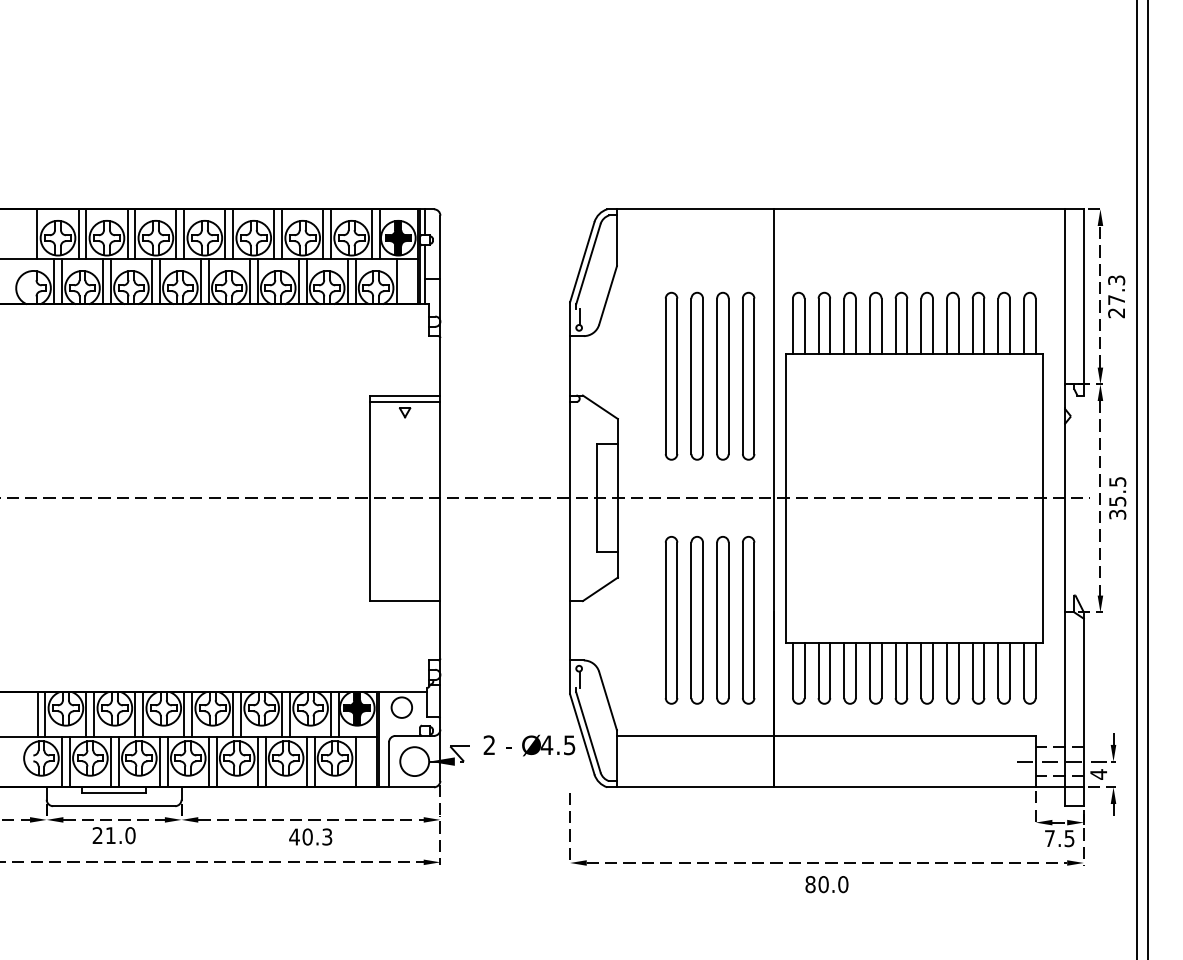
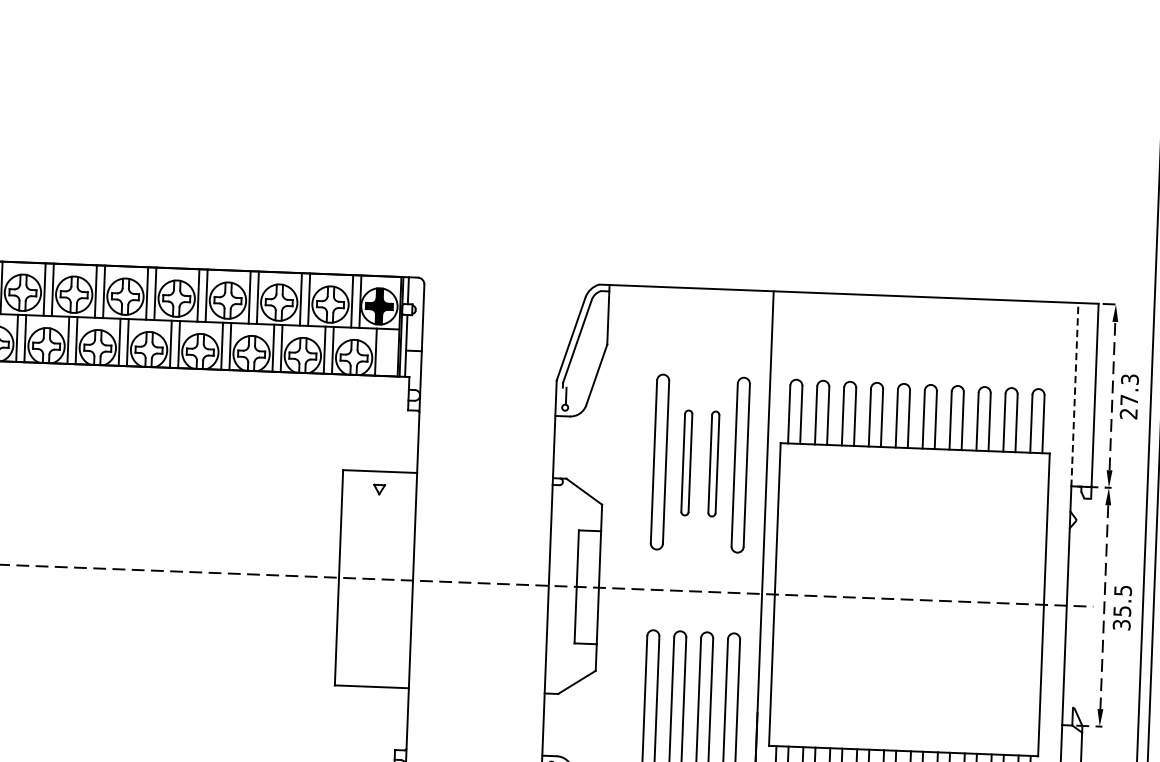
line: (1064, 297) -> (1074, 395), solid -> dashed
part: (696, 375) -> (686, 462), size x0.6
part: (722, 375) -> (713, 463), size x0.6
line: (404, 401) -> (379, 477), removed

